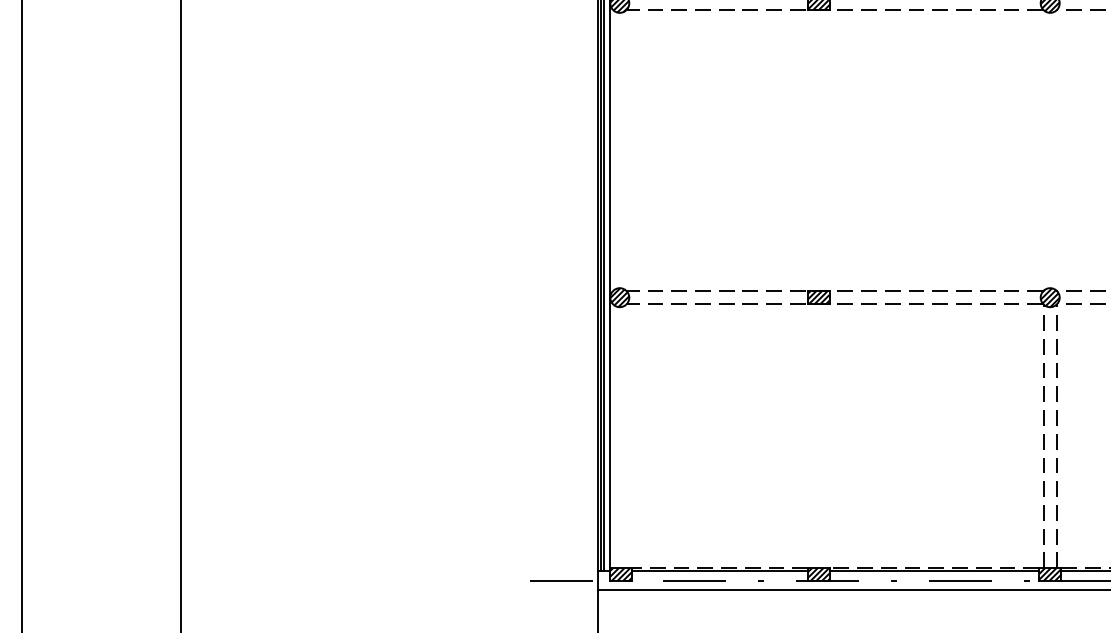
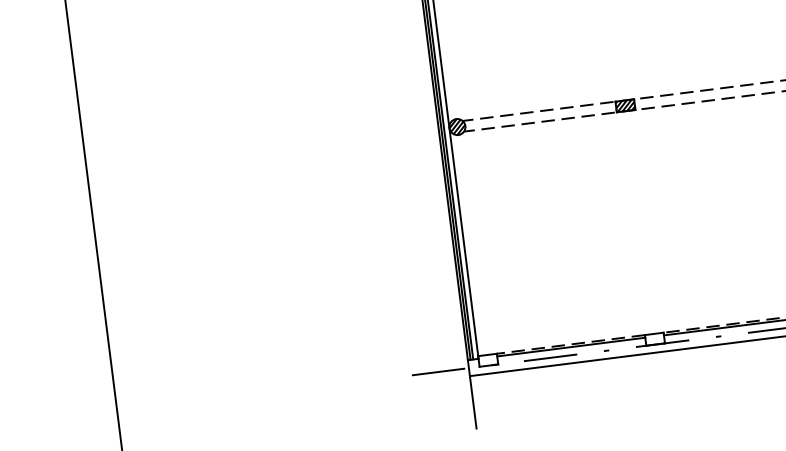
hatch: (621, 574) -> (488, 360), removed
hatch: (819, 574) -> (655, 339), removed

